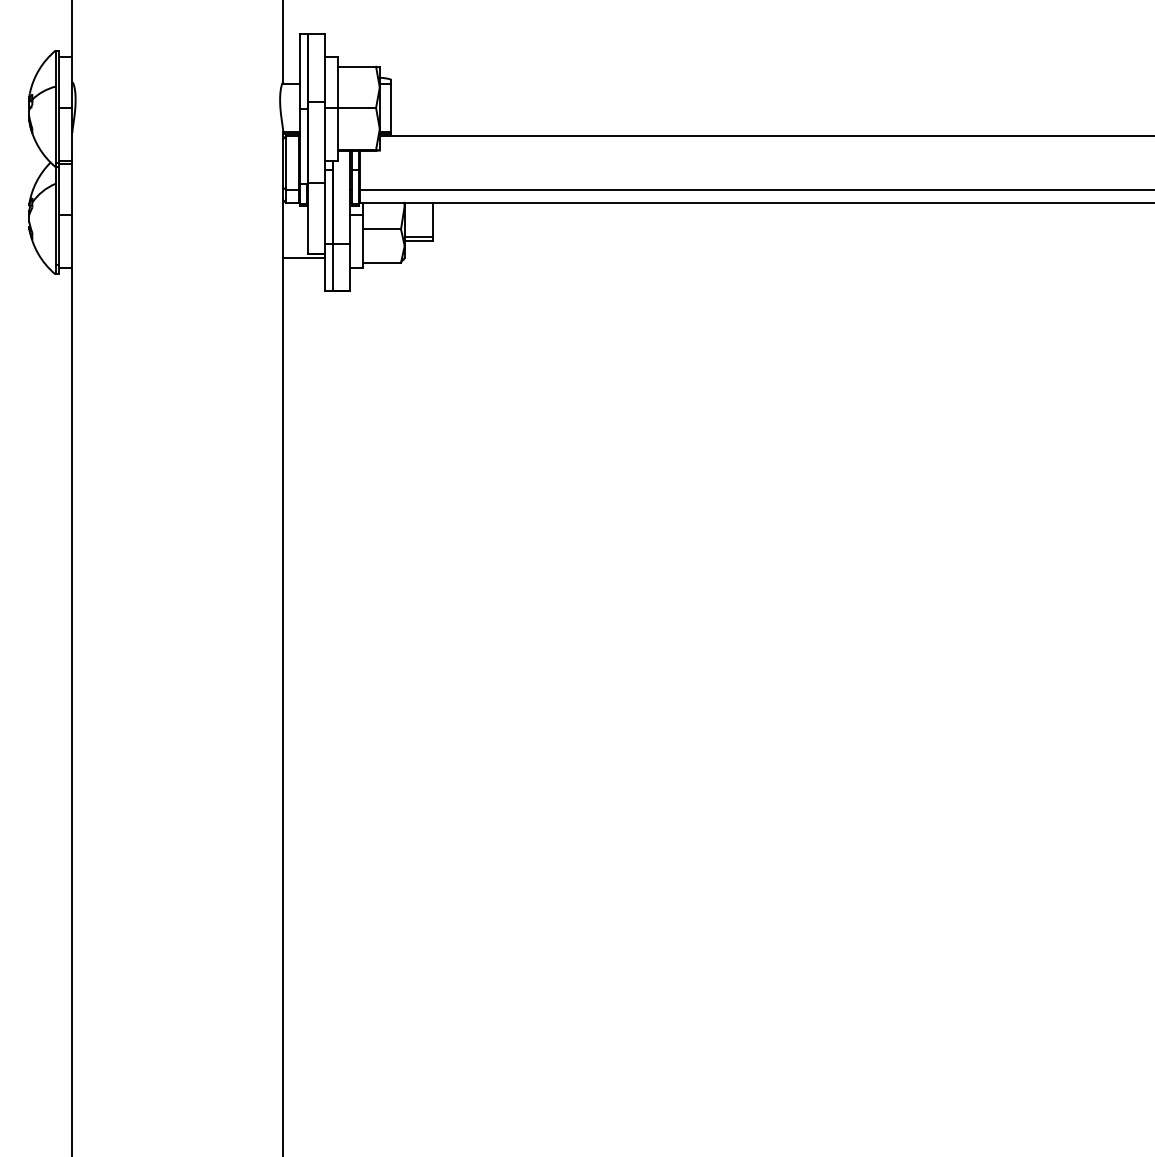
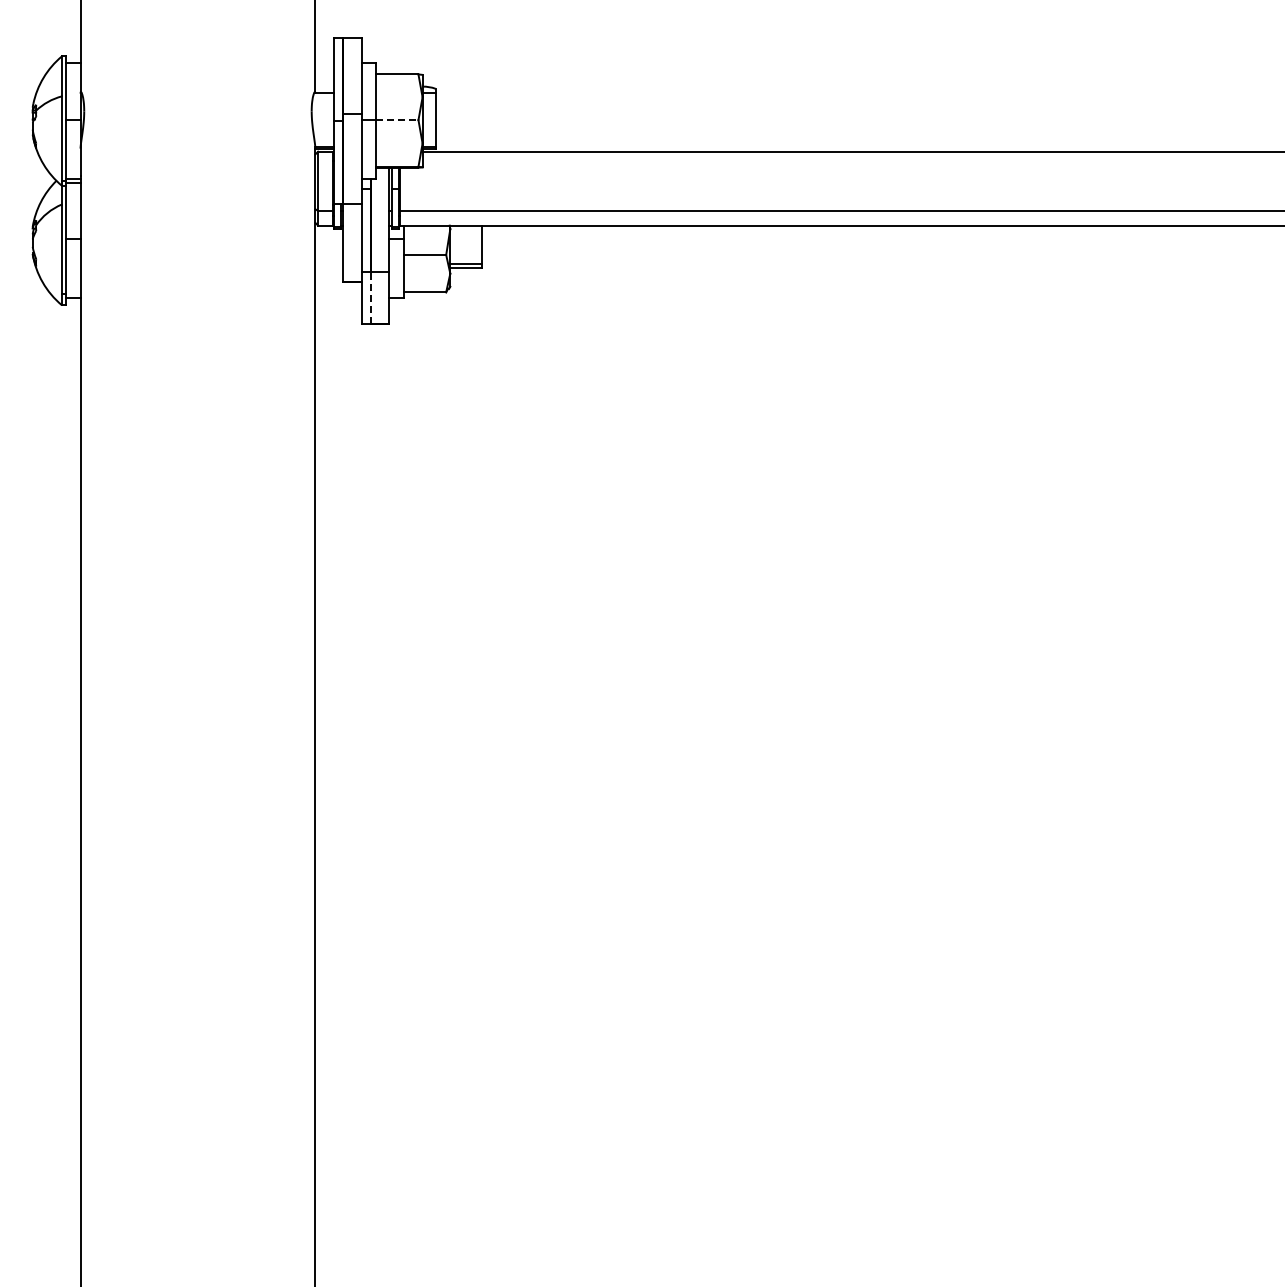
line: (357, 108) -> (397, 120), solid -> dashed
line: (304, 257) -> (338, 286), removed
line: (332, 267) -> (370, 297), solid -> dashed

